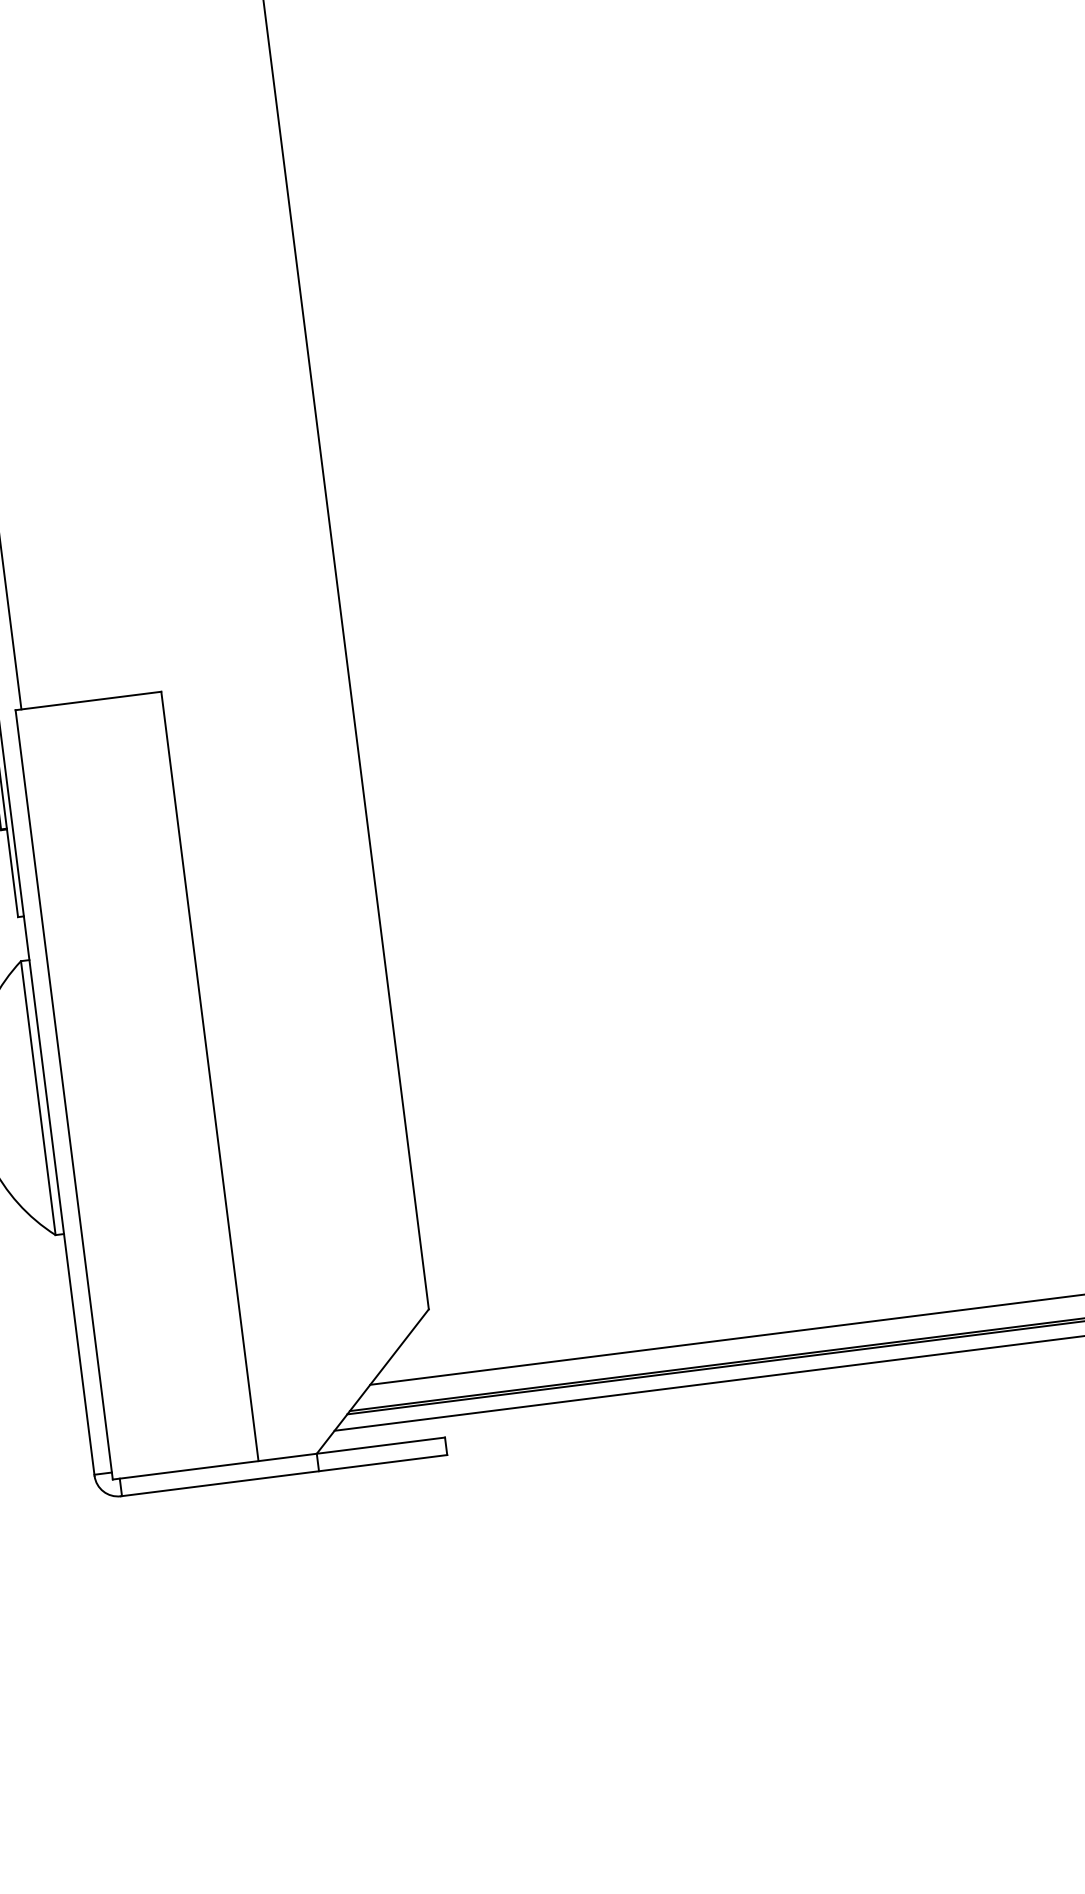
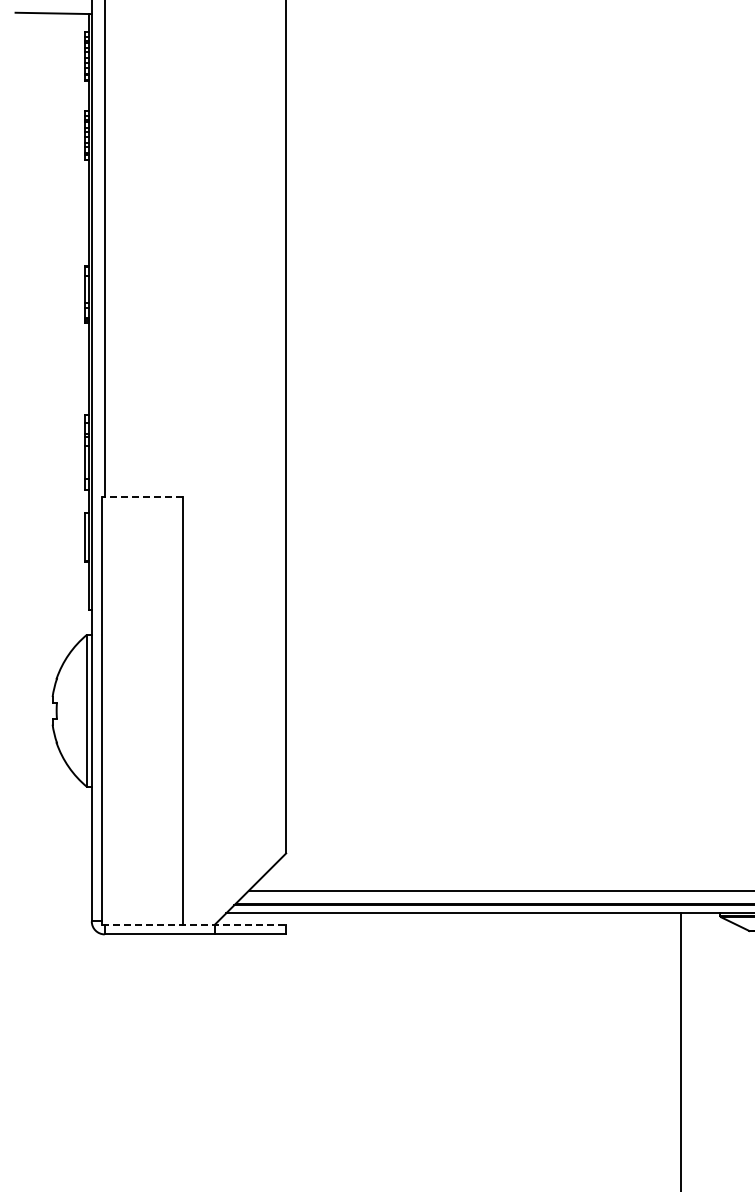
line: (87, 701) -> (141, 497), solid -> dashed
line: (280, 1458) -> (194, 924), solid -> dashed

